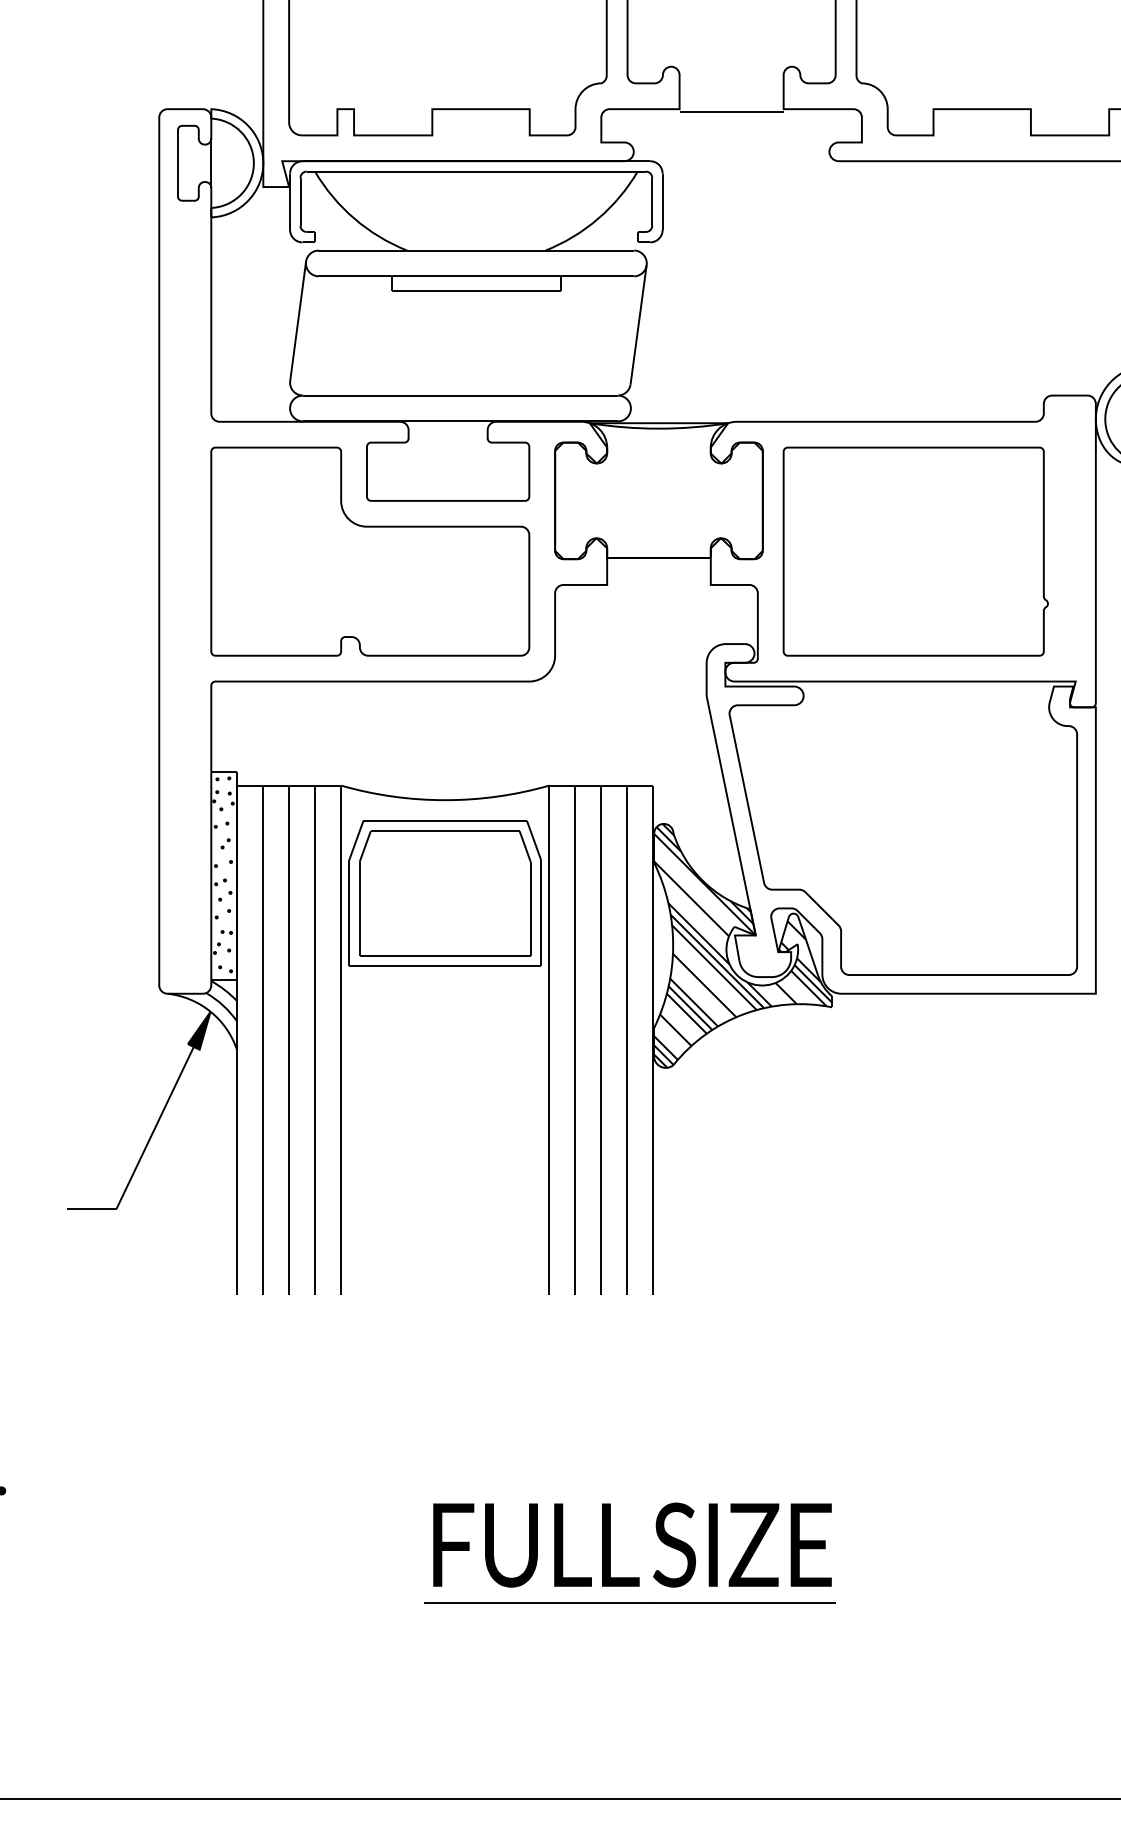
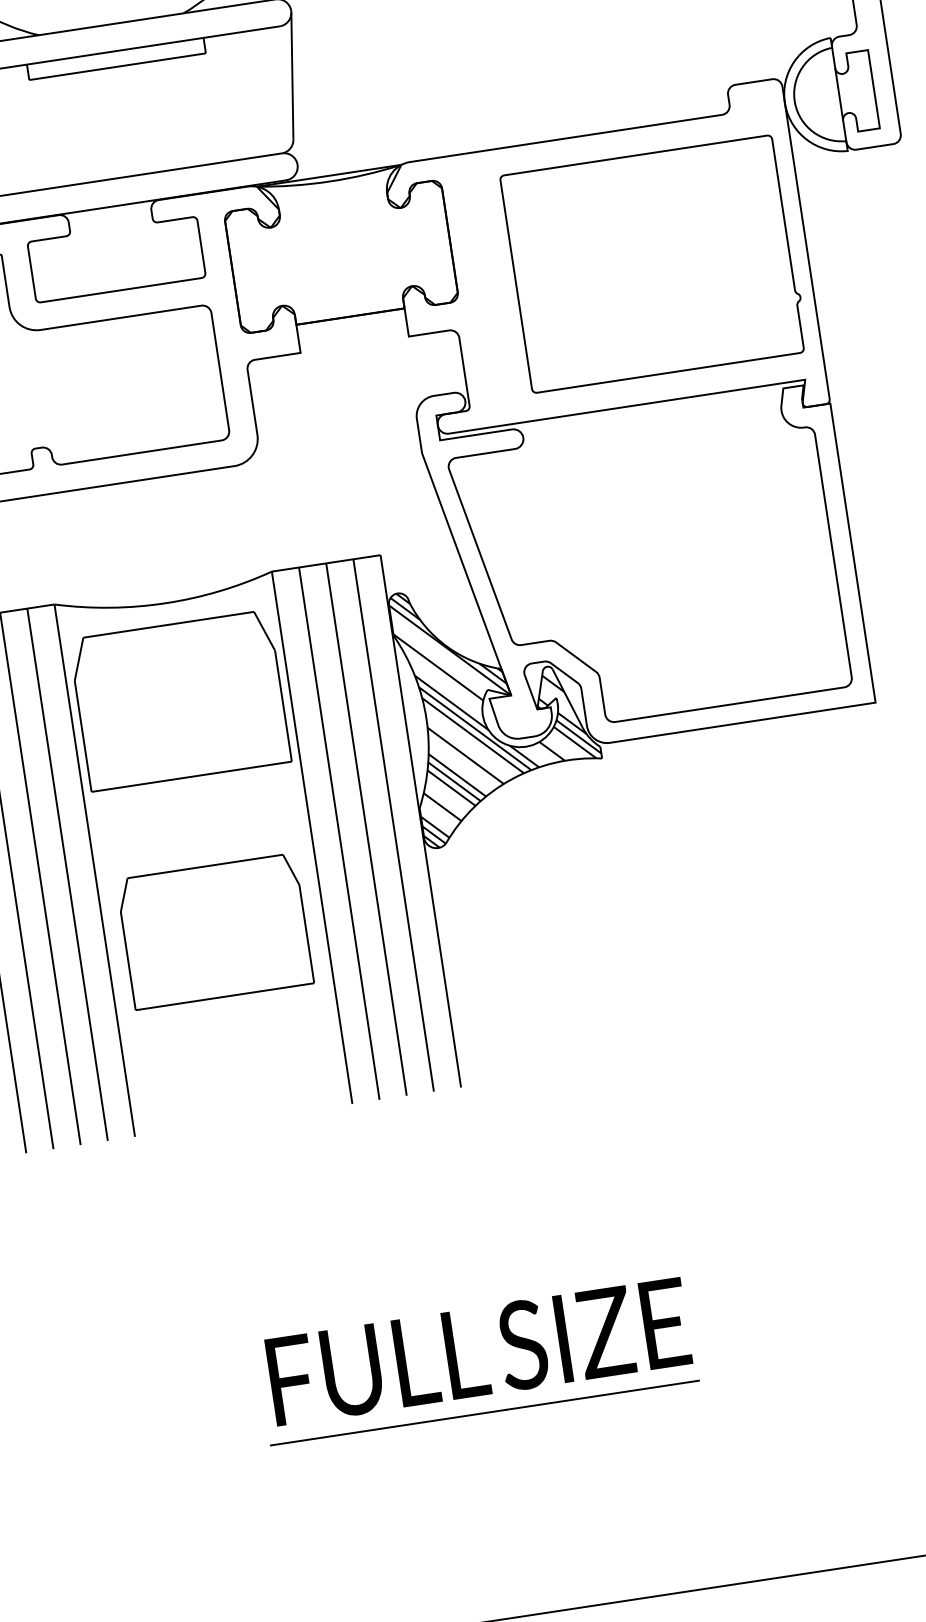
part: (915, 551) -> (653, 263), moved
part: (445, 893) -> (215, 931), moved

